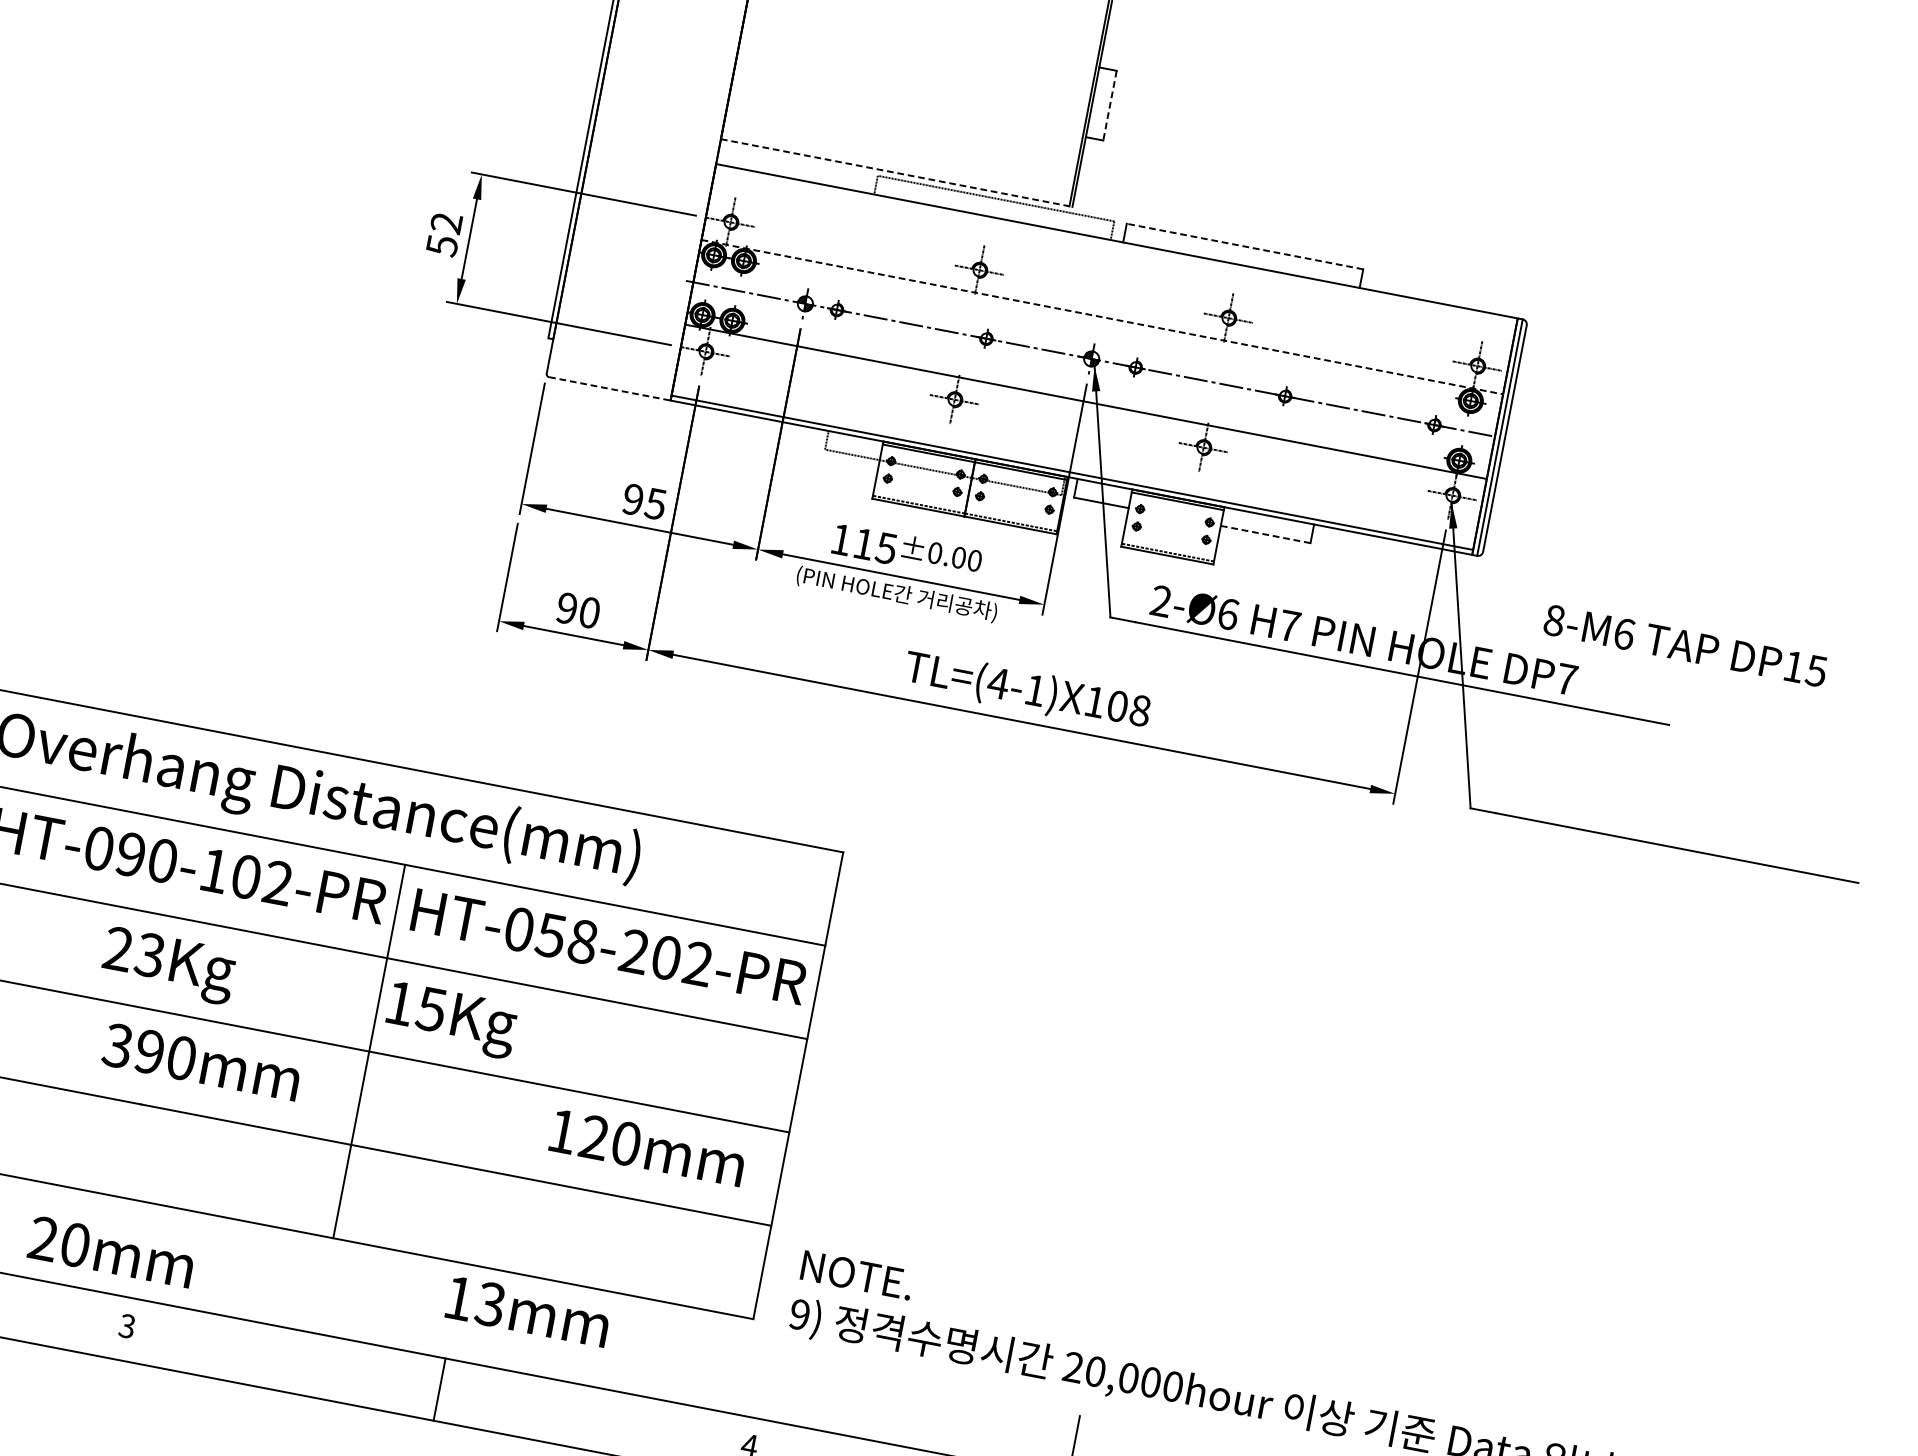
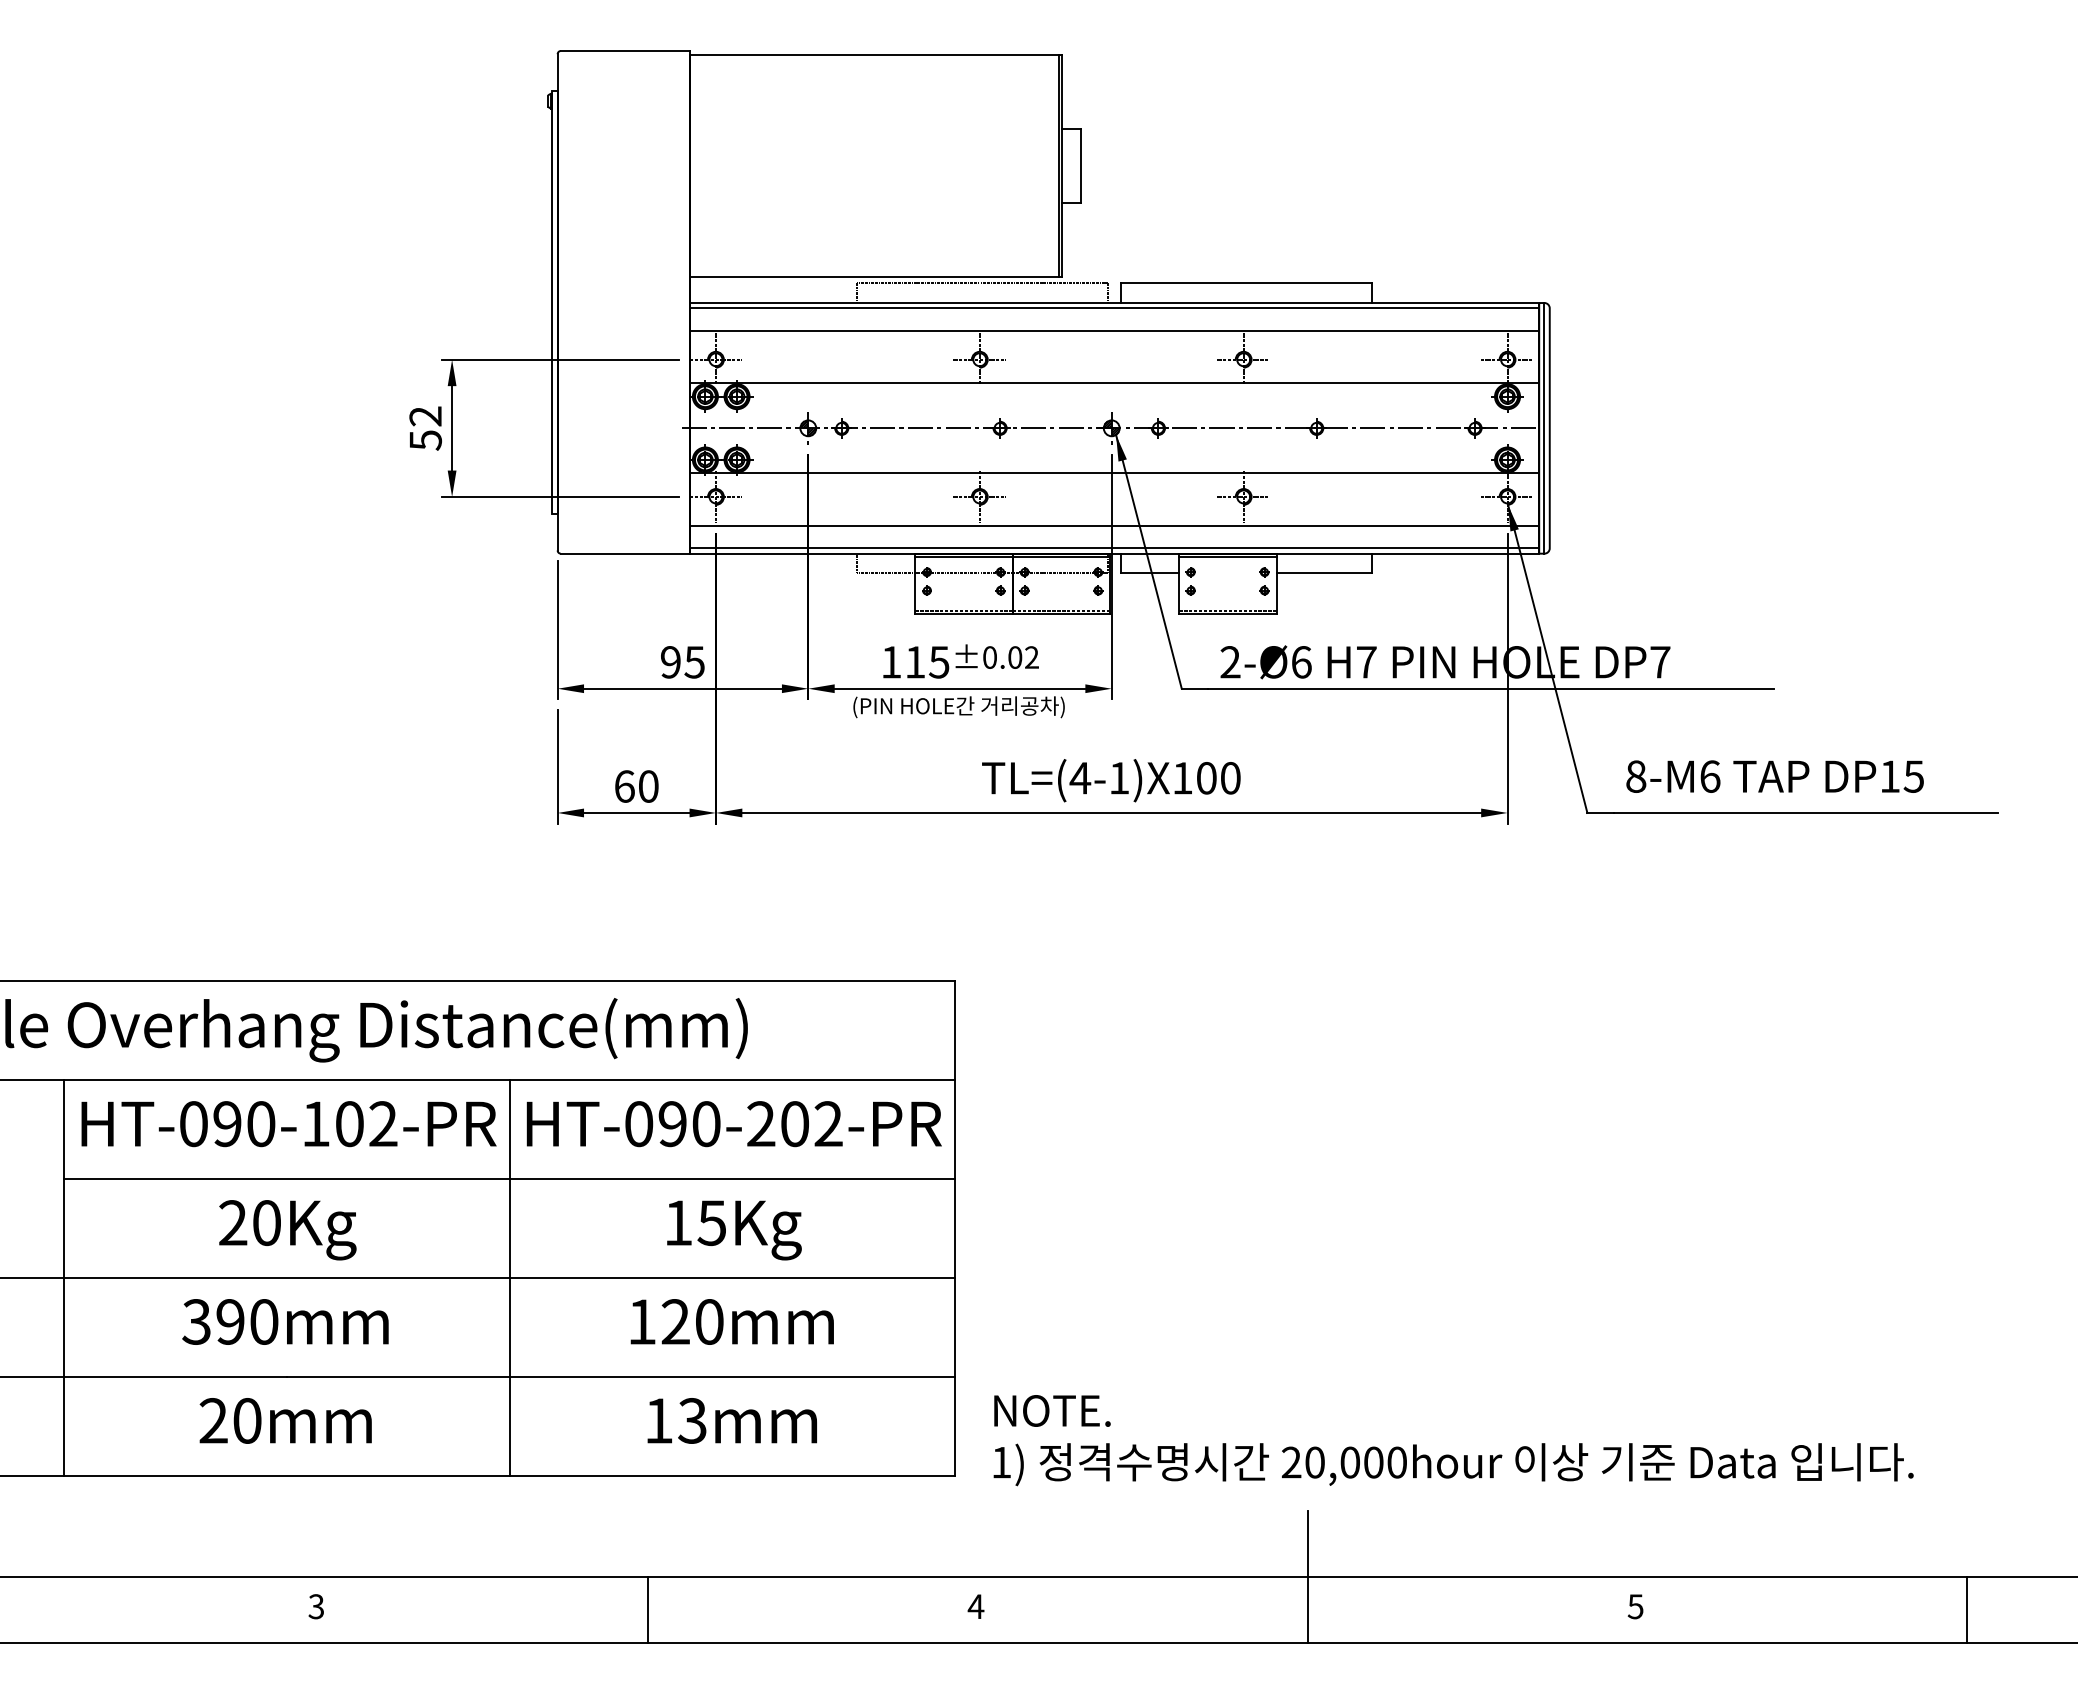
line: (1109, 105) -> (1080, 165), dashed -> solid
line: (897, 173) -> (876, 276), dashed -> solid
line: (1116, 246) -> (1114, 308), added
line: (1244, 246) -> (1245, 283), dashed -> solid
line: (1112, 267) -> (1114, 330), added
line: (1102, 317) -> (1114, 383), dashed -> solid
line: (610, 388) -> (625, 553), dashed -> solid
line: (1076, 451) -> (1114, 525), added
line: (1266, 534) -> (1324, 573), dashed -> solid
text: (974, 560) -> (1031, 657), ±0.00 -> ±0.02
text: (566, 608) -> (624, 786), 90 -> 60
text: (1684, 645) -> (1774, 776), moved
text: (1140, 710) -> (1230, 778), TL=(4-1)X108 -> TL=(4-1)X100
text: (566, 939) -> (689, 1124), HT-058-202-PR -> HT-090-202-PR
text: (149, 954) -> (266, 1222), 23Kg -> 20Kg
text: (451, 1020) -> (734, 1230), moved
text: (201, 1061) -> (285, 1321), moved
text: (647, 1147) -> (731, 1321), moved
text: (111, 1251) -> (285, 1420), moved
text: (527, 1311) -> (731, 1420), moved
text: (799, 1314) -> (1001, 1462), 9) -> 1)

